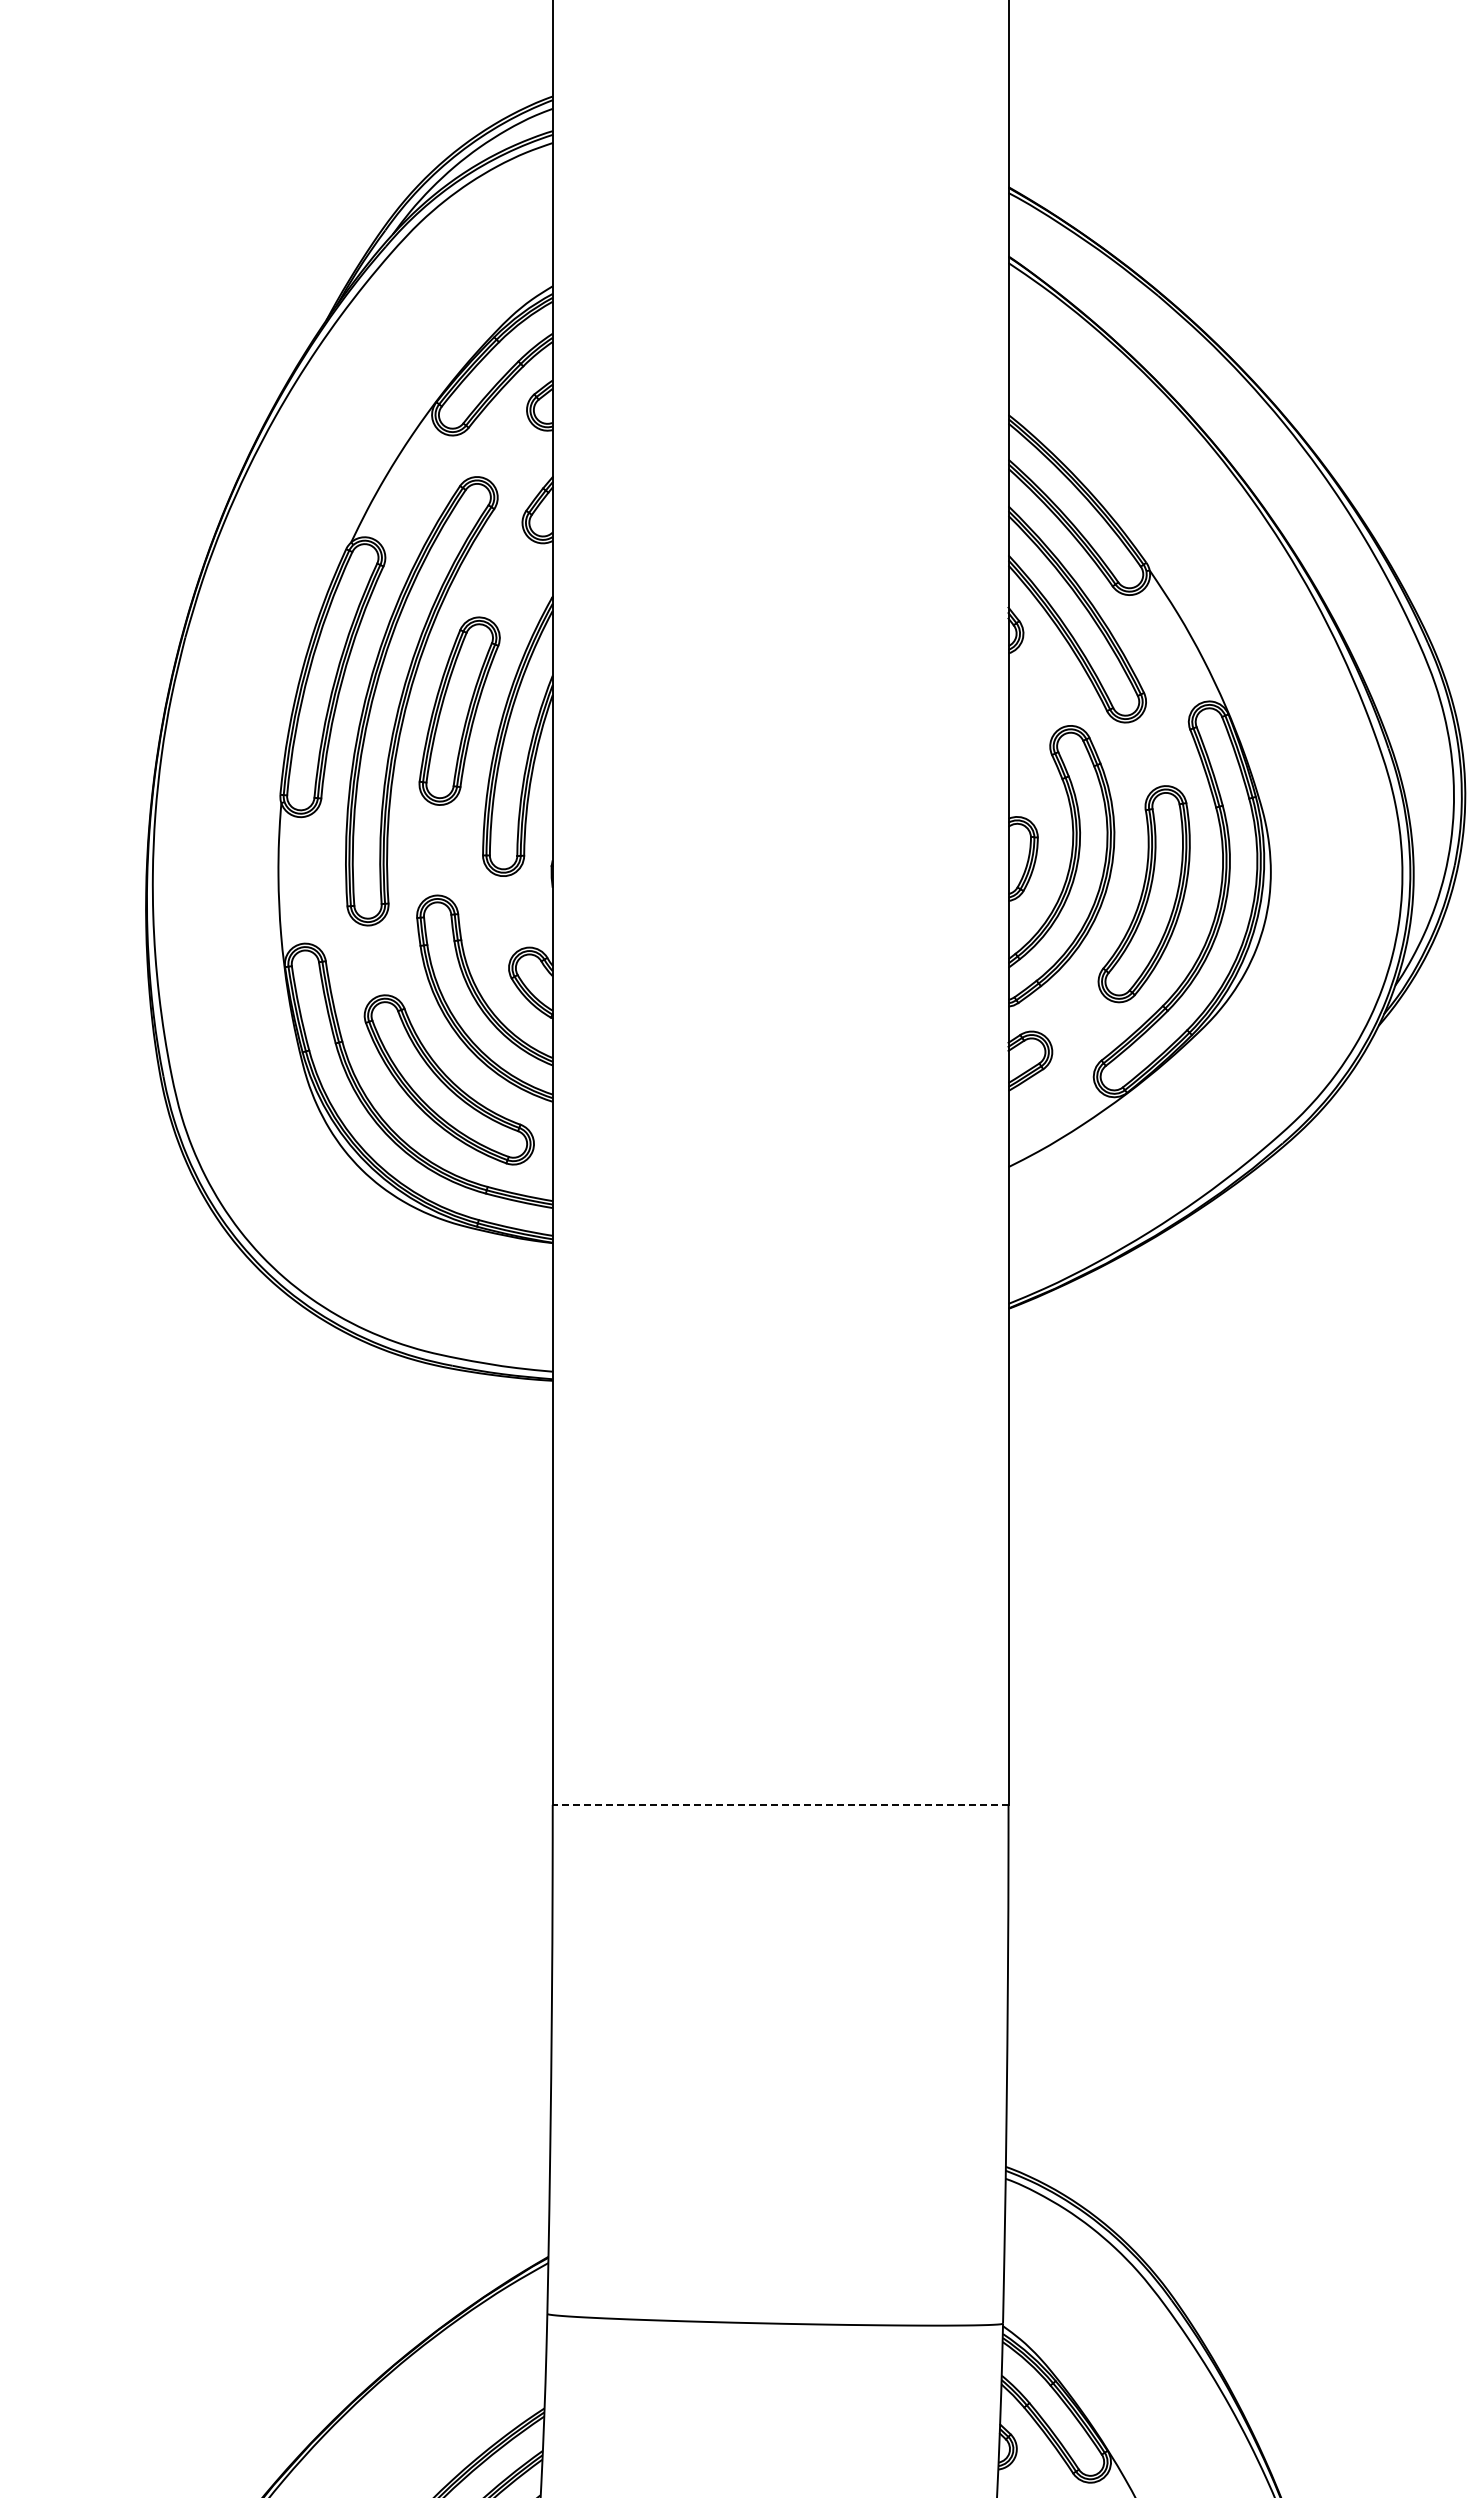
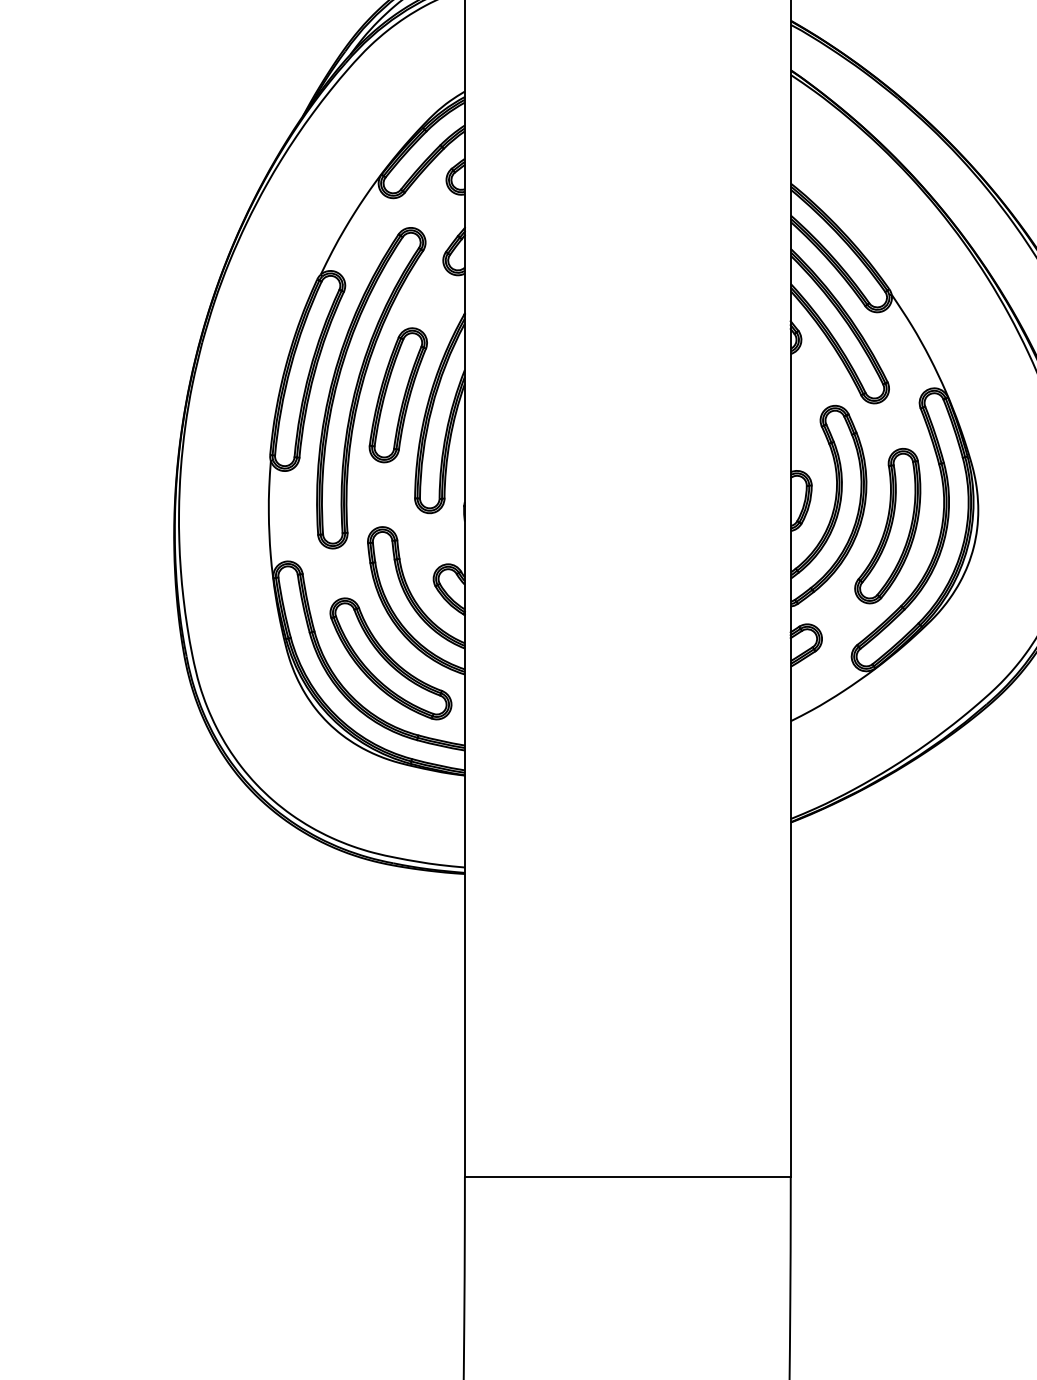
line: (780, 1804) -> (627, 1176), dashed -> solid

